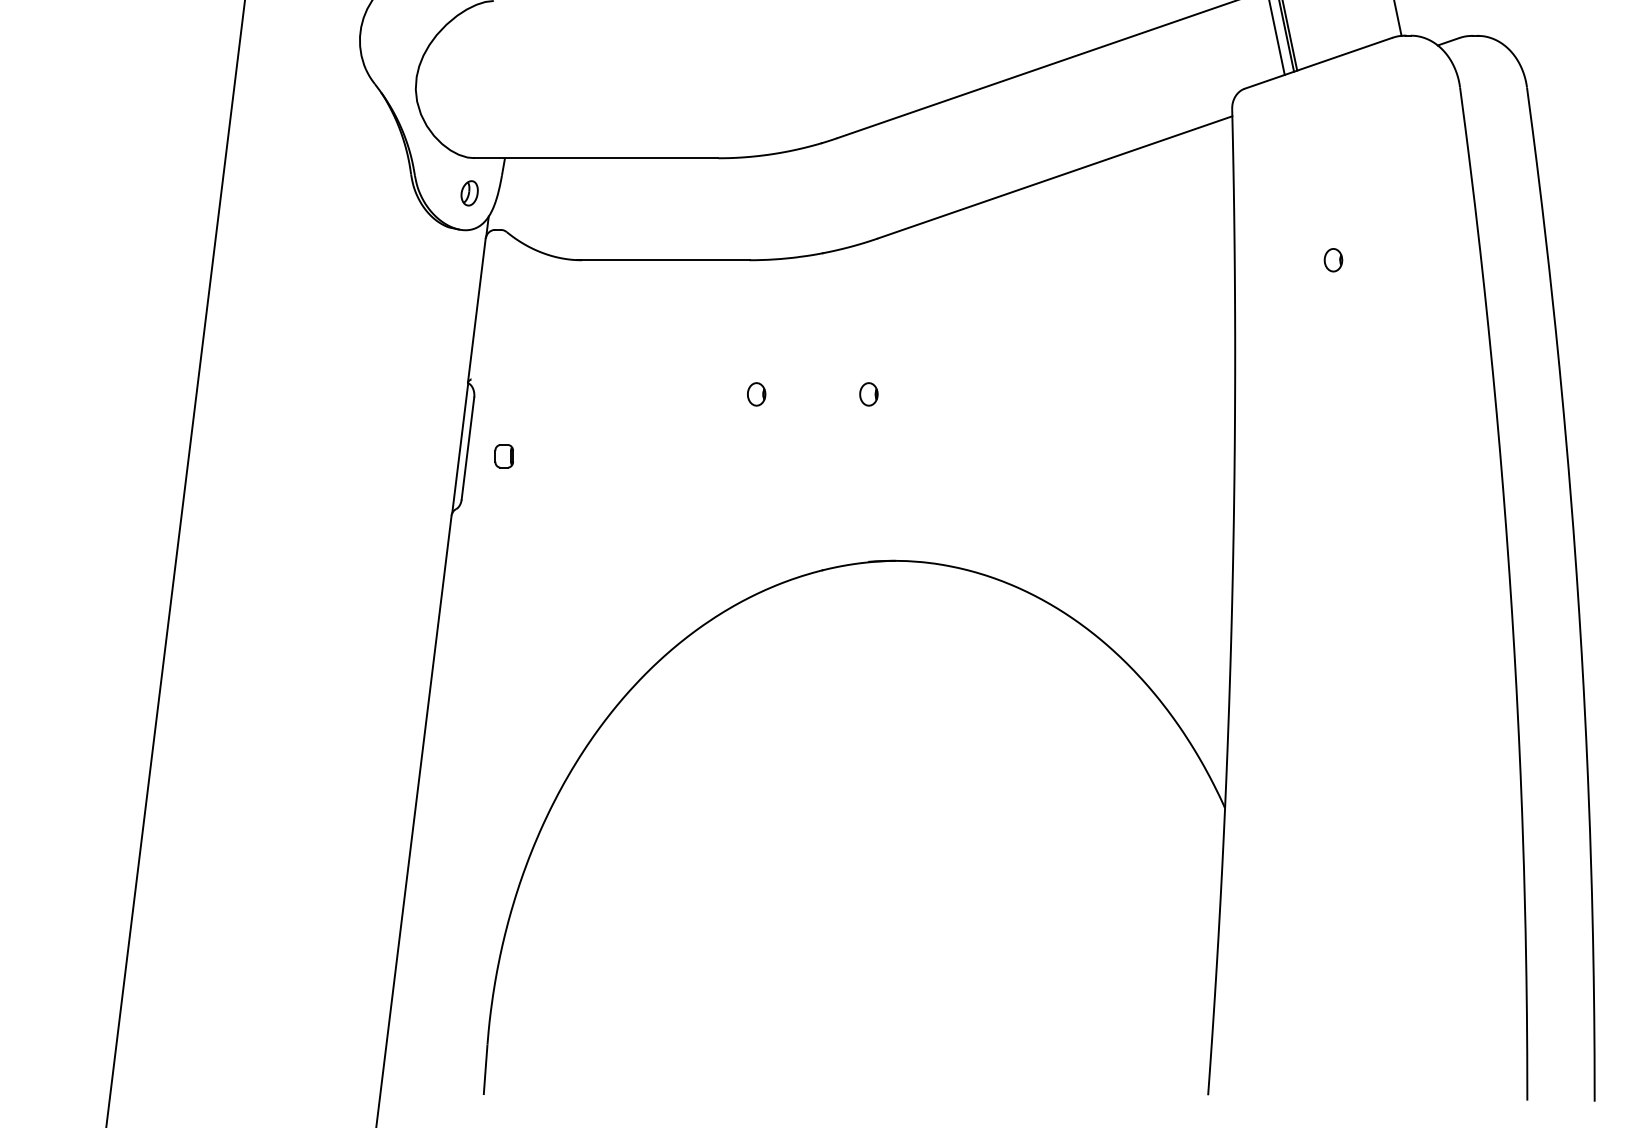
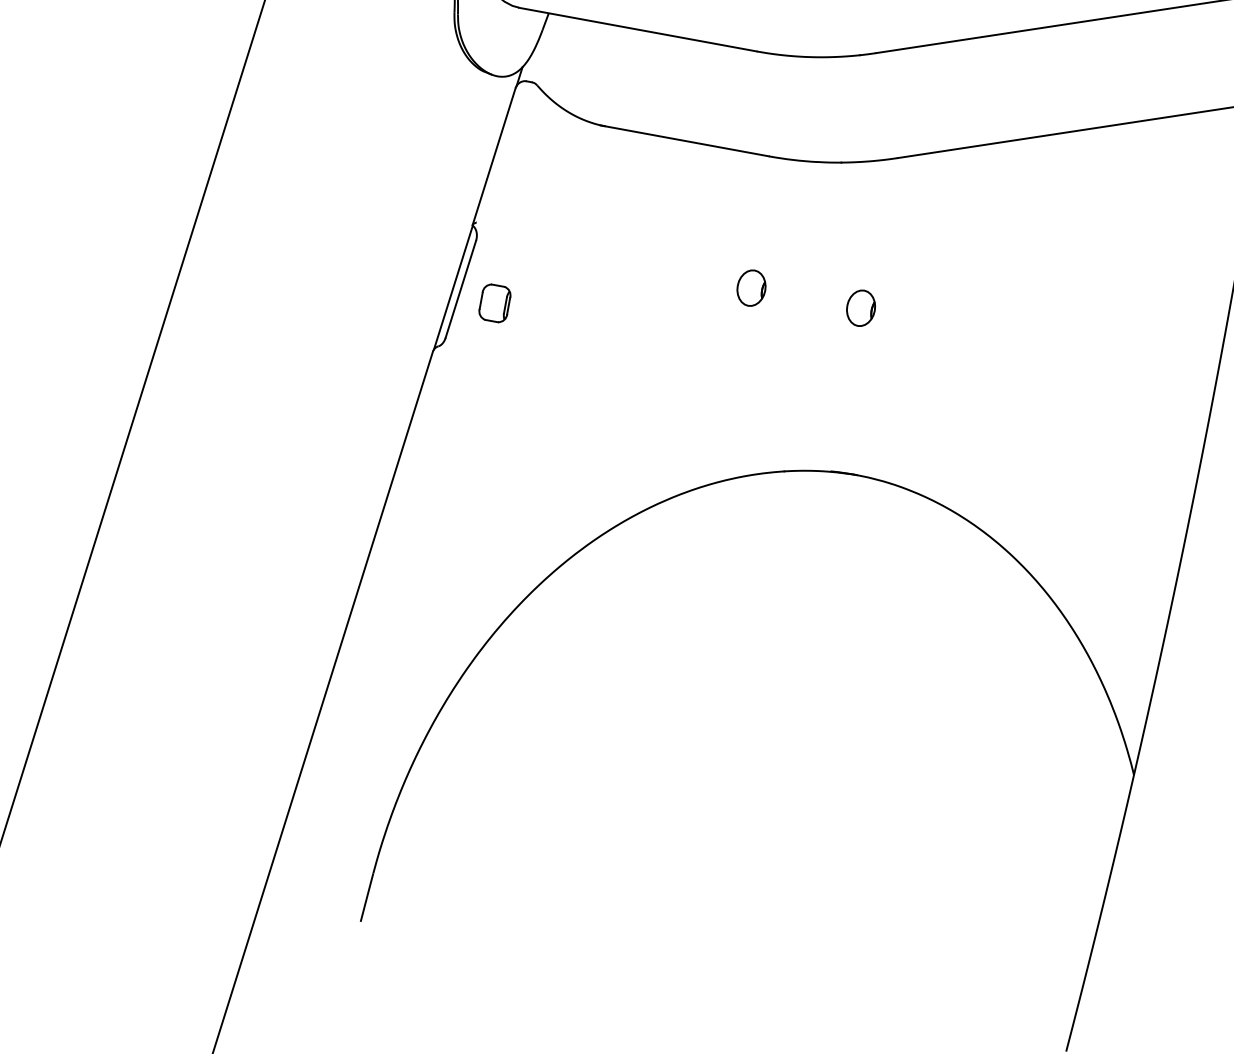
part: (469, 193) -> (507, 41), removed
part: (756, 394) -> (751, 288), size x1.6
part: (868, 394) -> (860, 308), size x1.6
part: (503, 456) -> (494, 303), size x1.6

